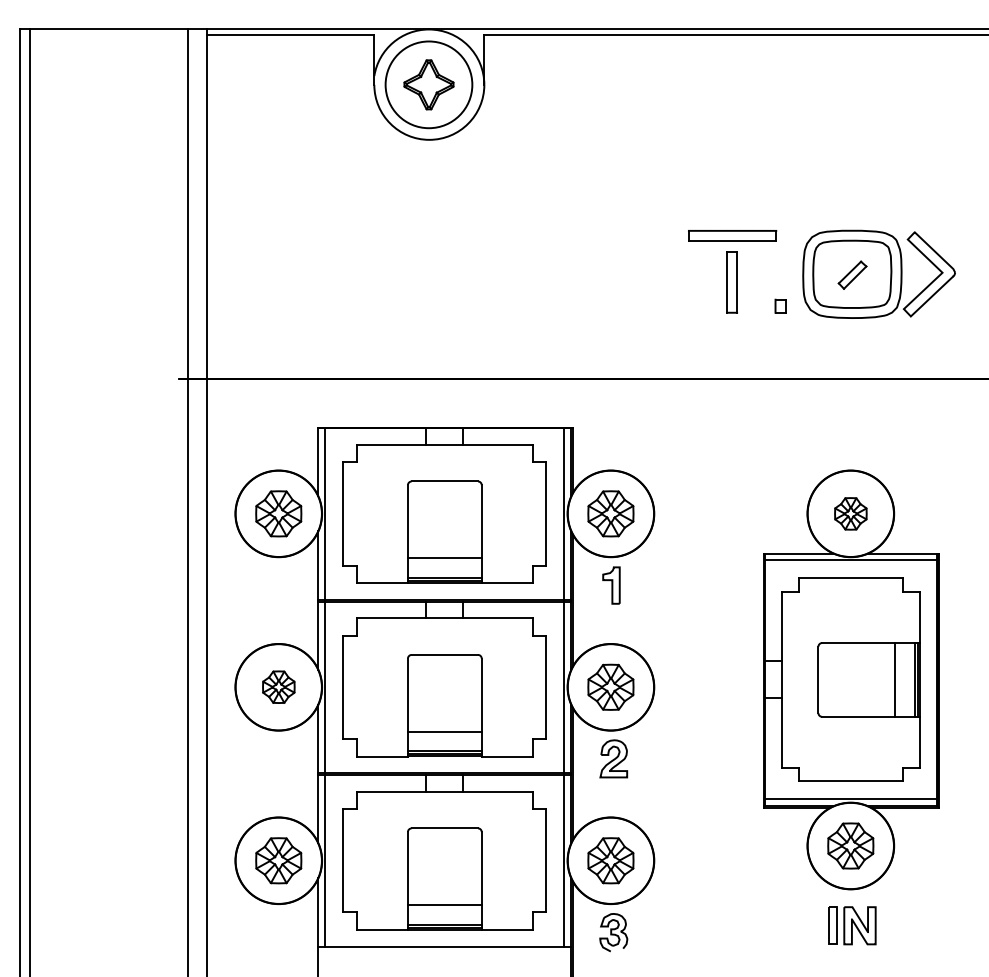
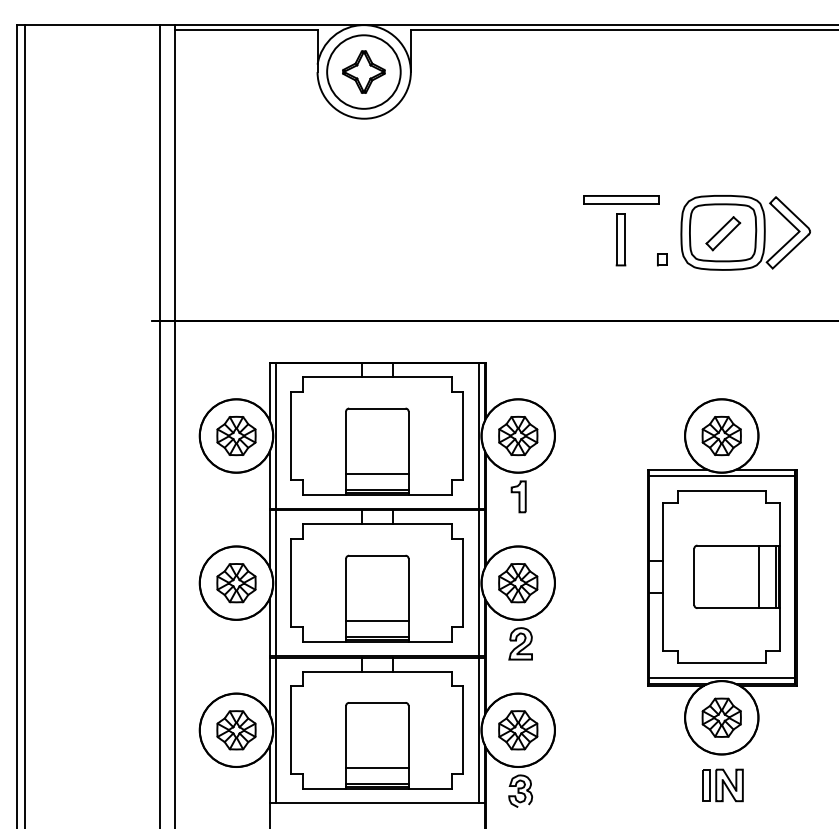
part: (852, 274) -> (723, 232), size x1.43
part: (850, 513) -> (721, 435), size x1.43
part: (278, 686) -> (236, 582), size x1.43

